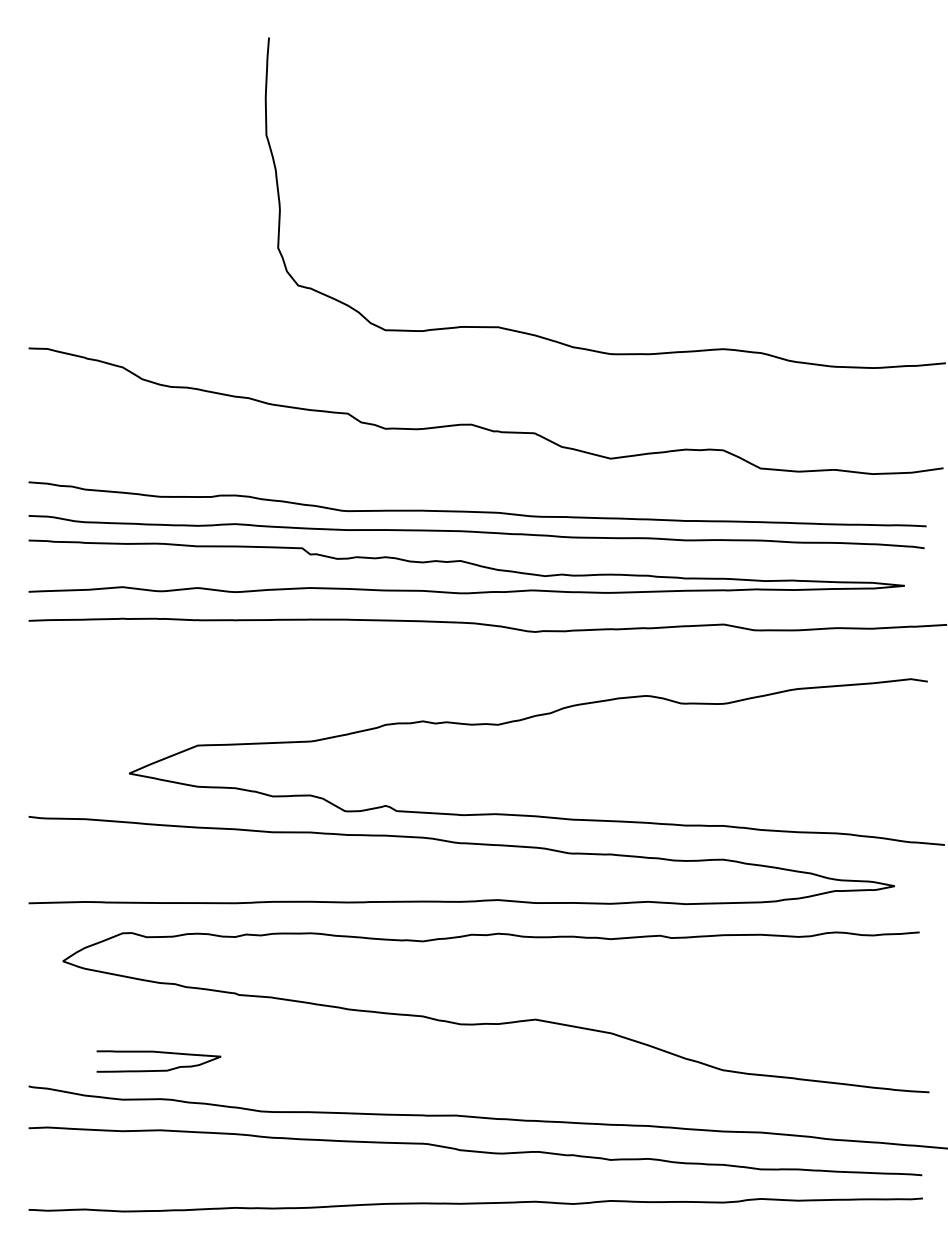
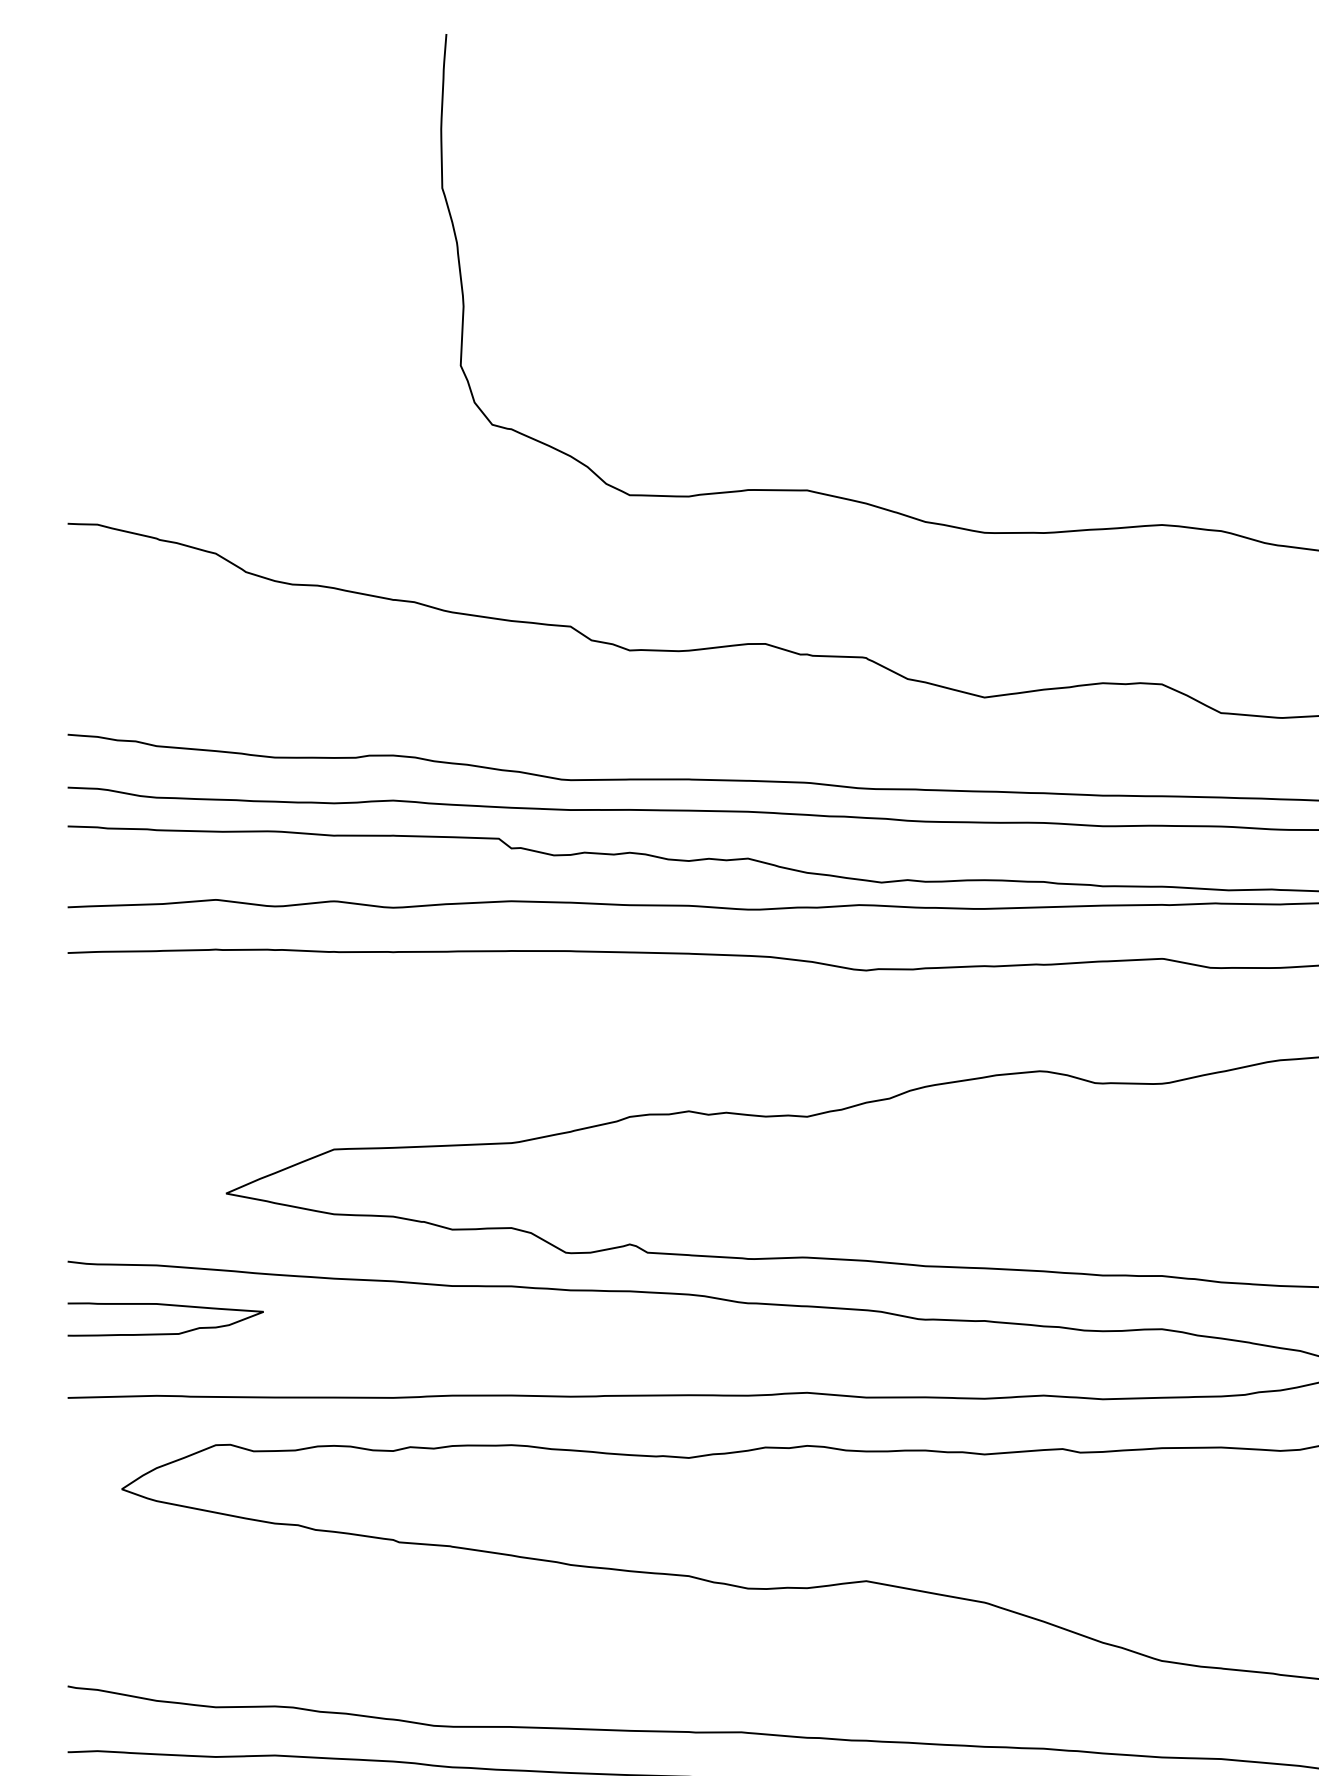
curve: (159, 1053) -> (166, 1306), moved

